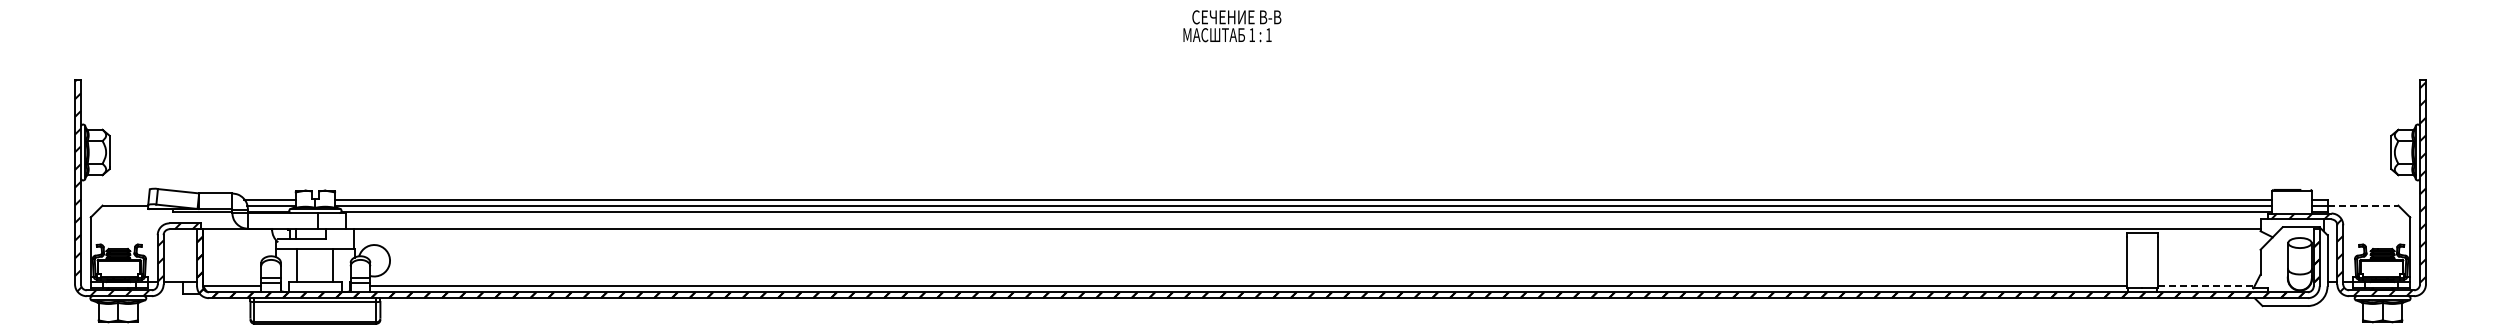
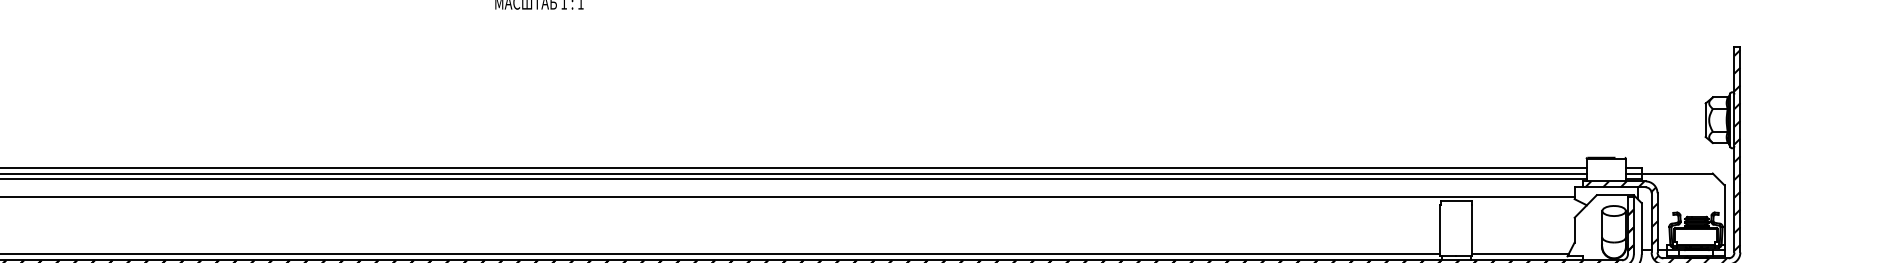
line: (2363, 205) -> (1677, 173), dashed -> solid
line: (2206, 286) -> (1520, 254), dashed -> solid

